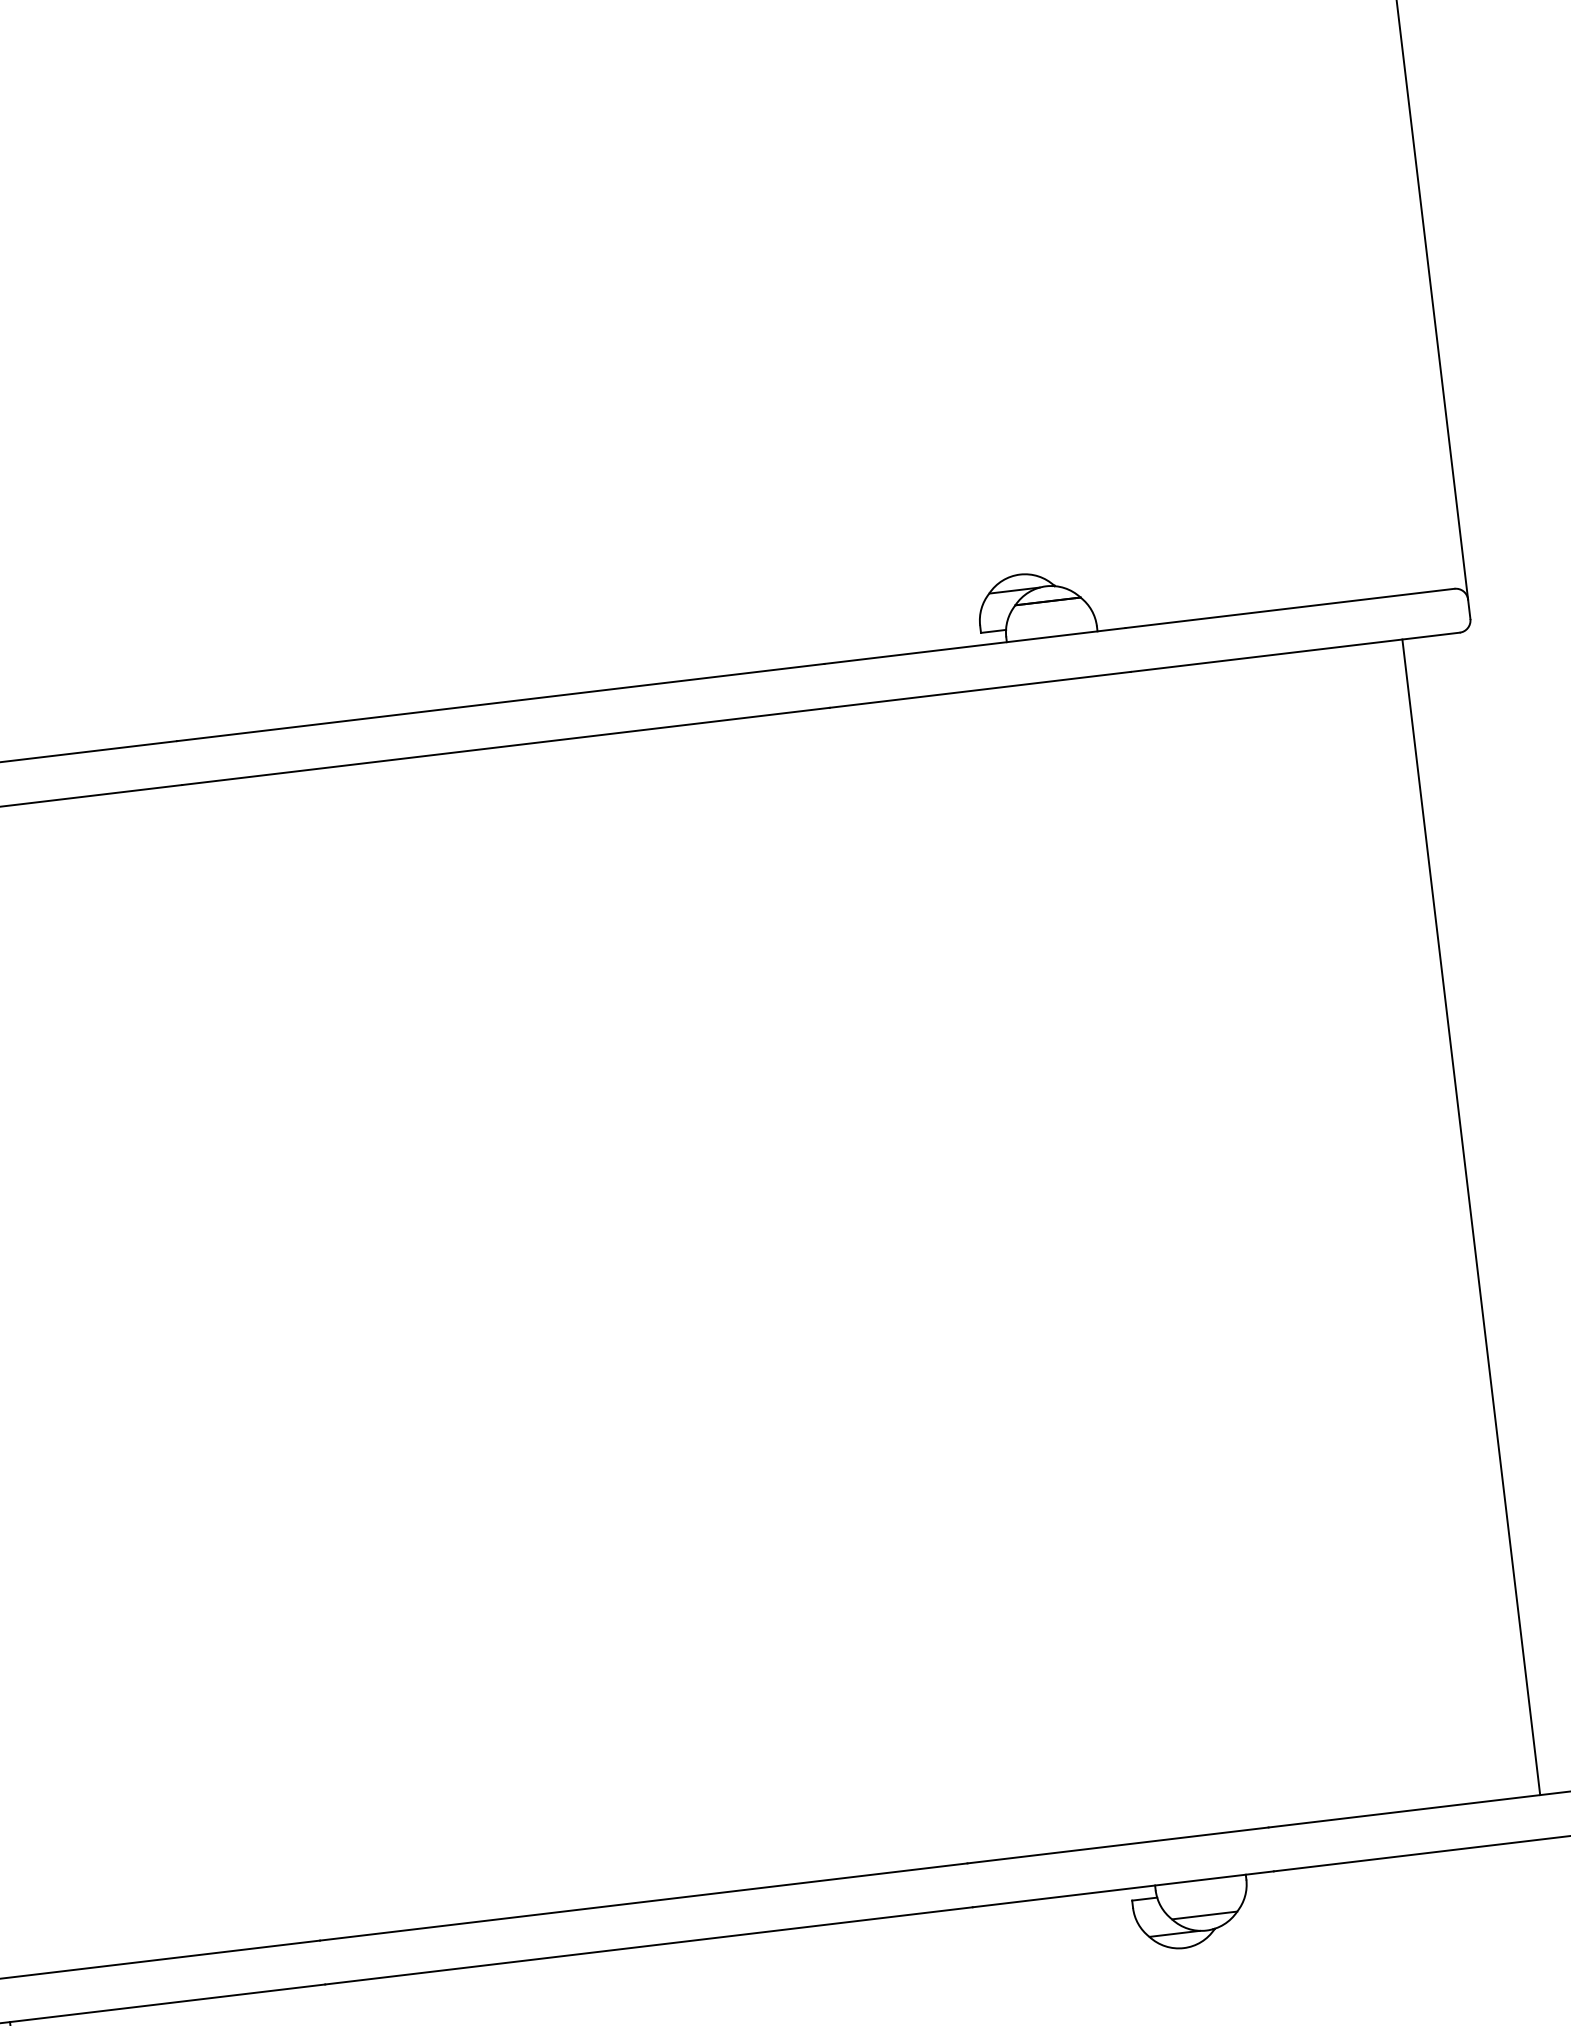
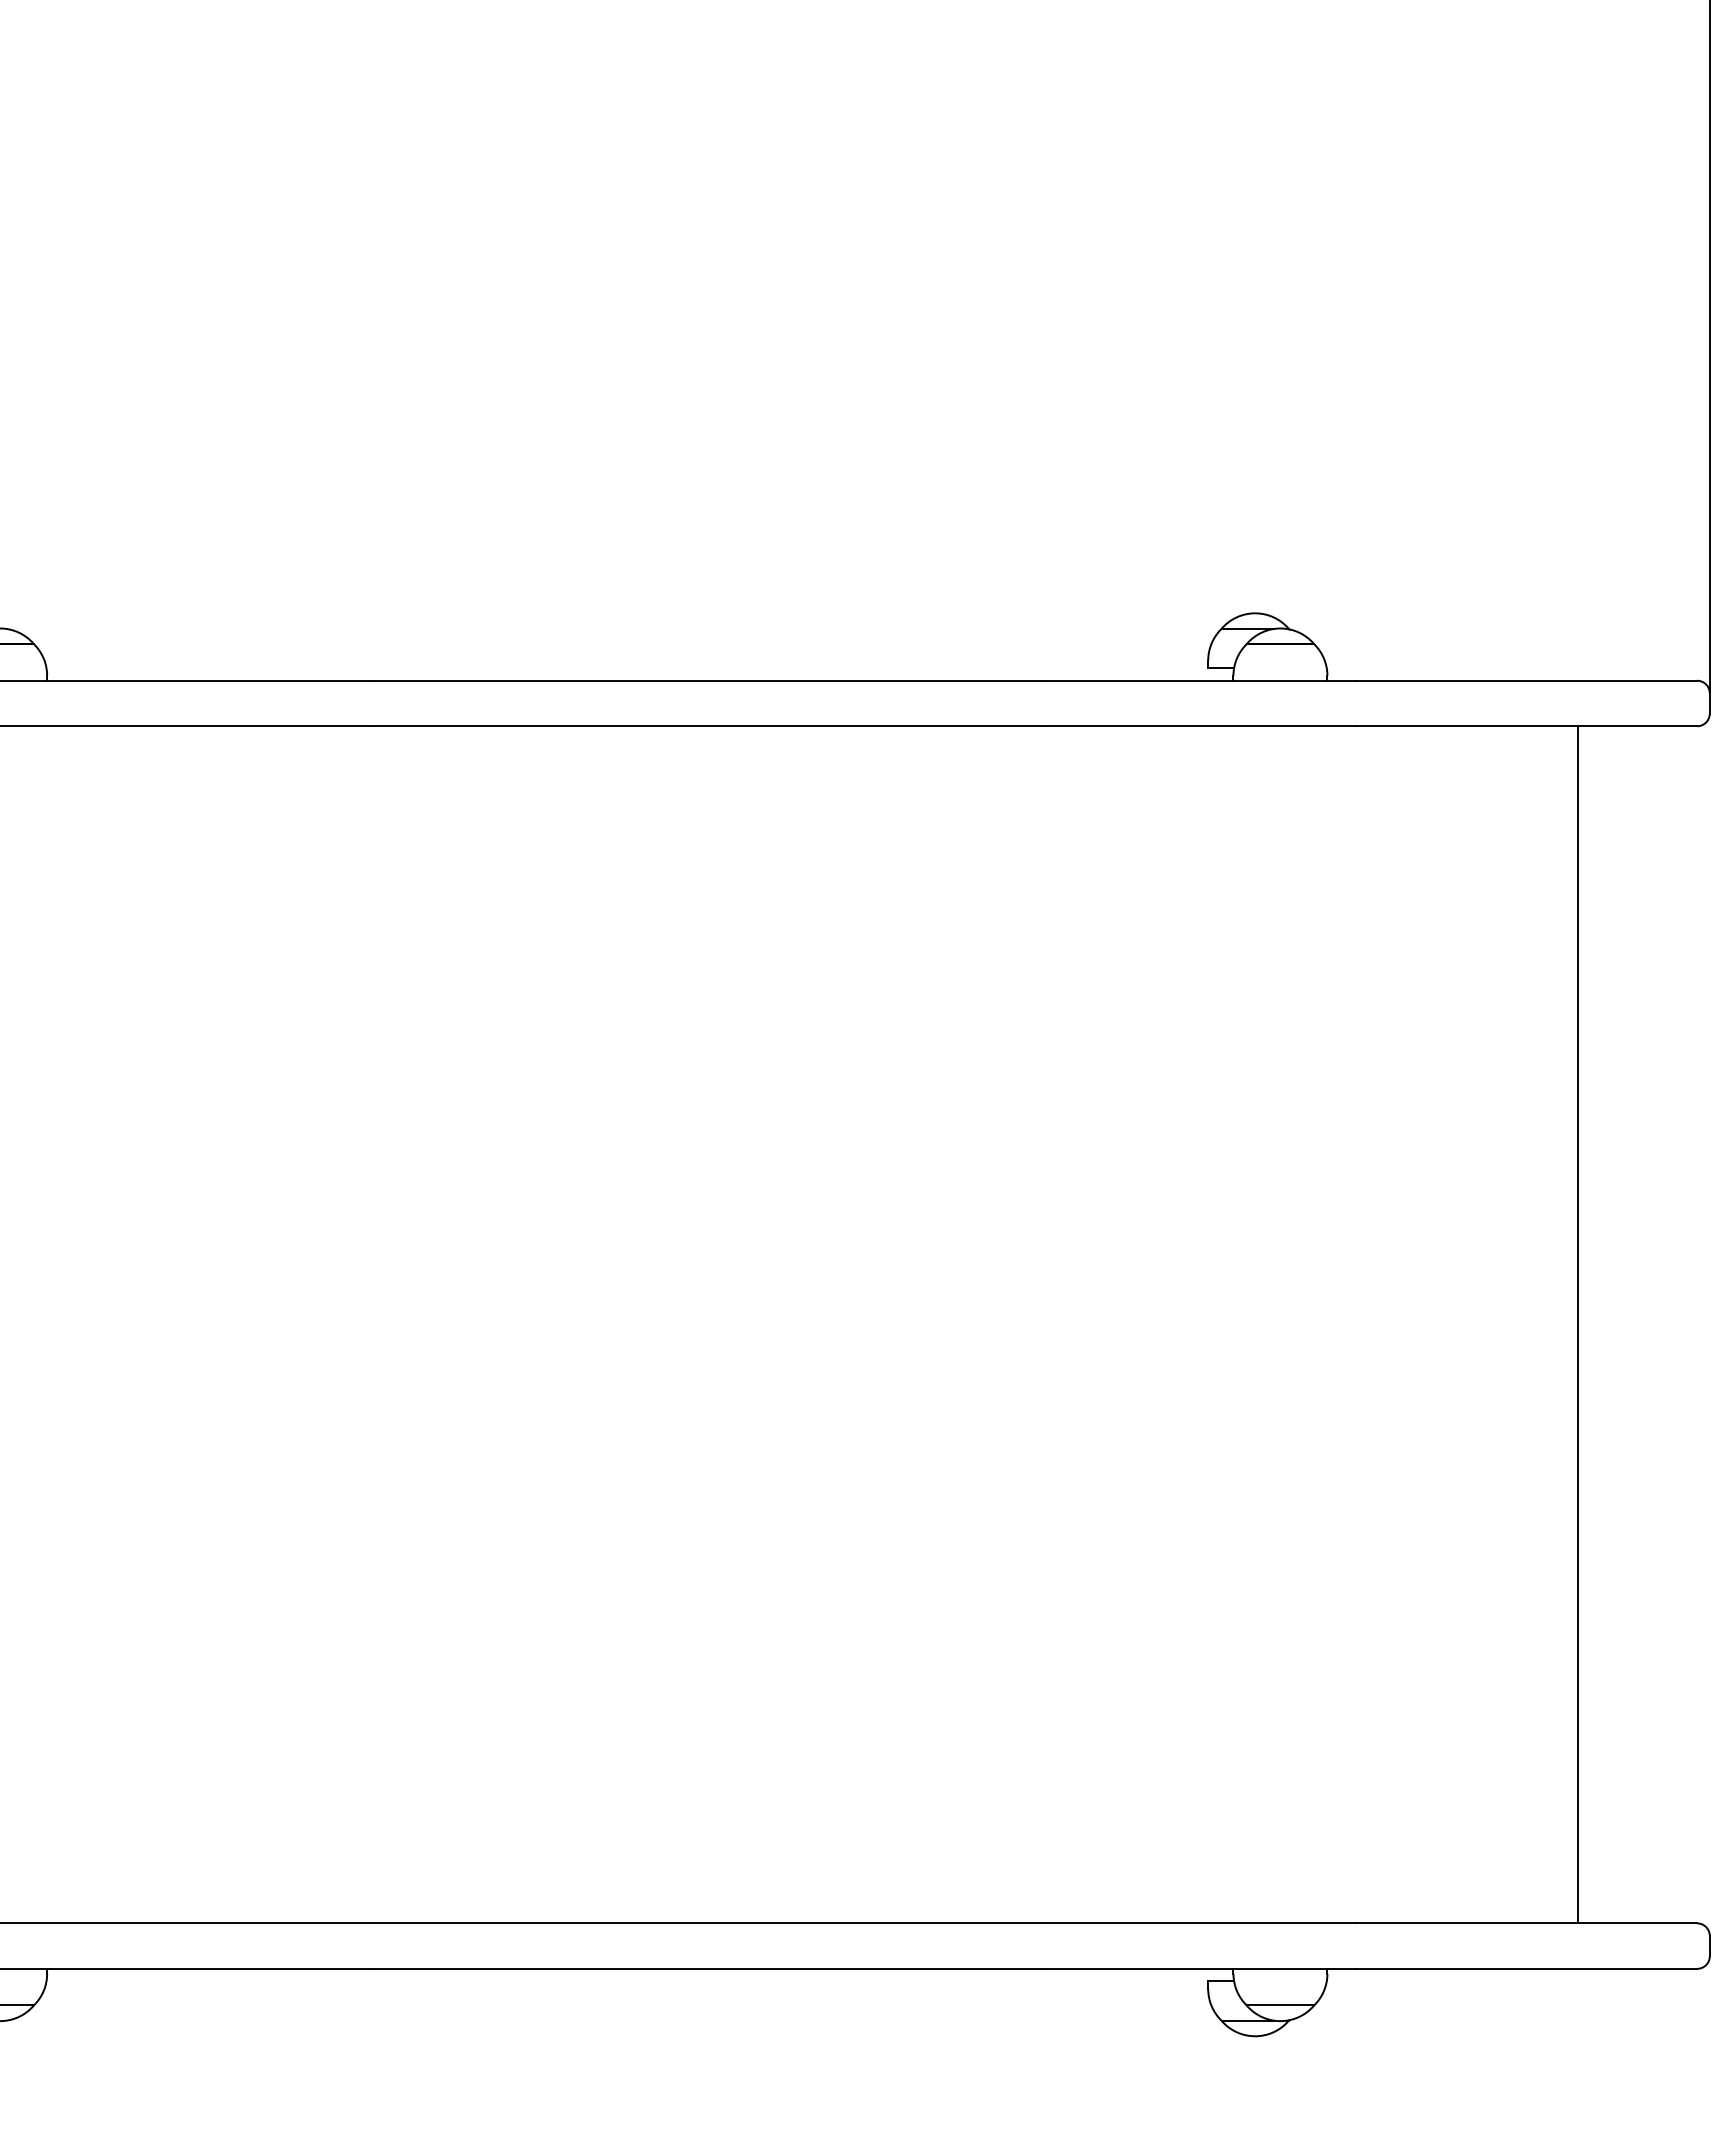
line: (1470, 1217) -> (1577, 1324), moved

